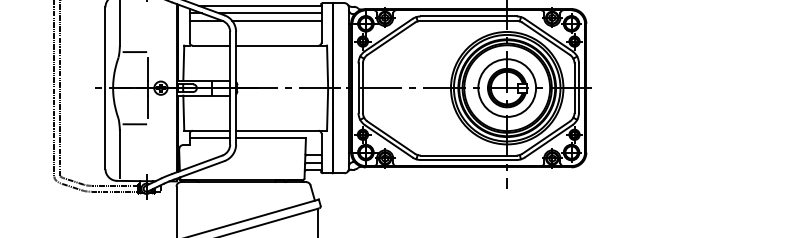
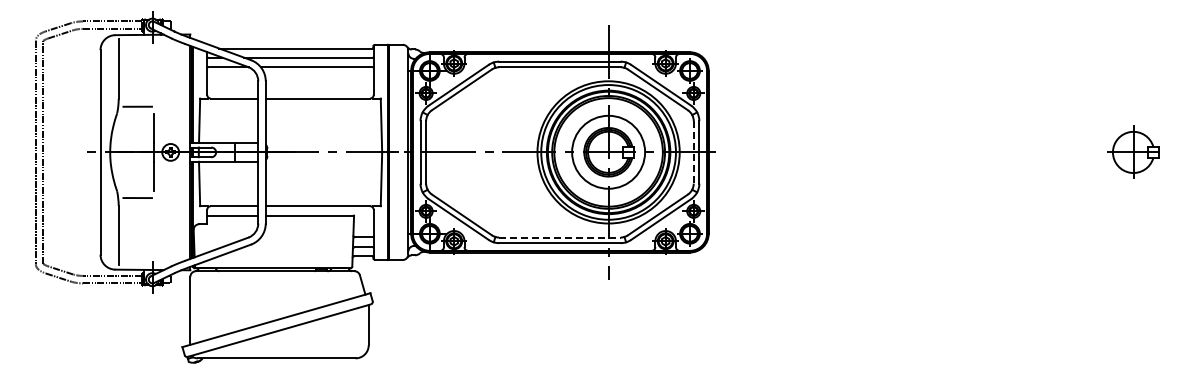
line: (574, 88) -> (693, 152), solid -> dashed
line: (468, 155) -> (559, 237), solid -> dashed

